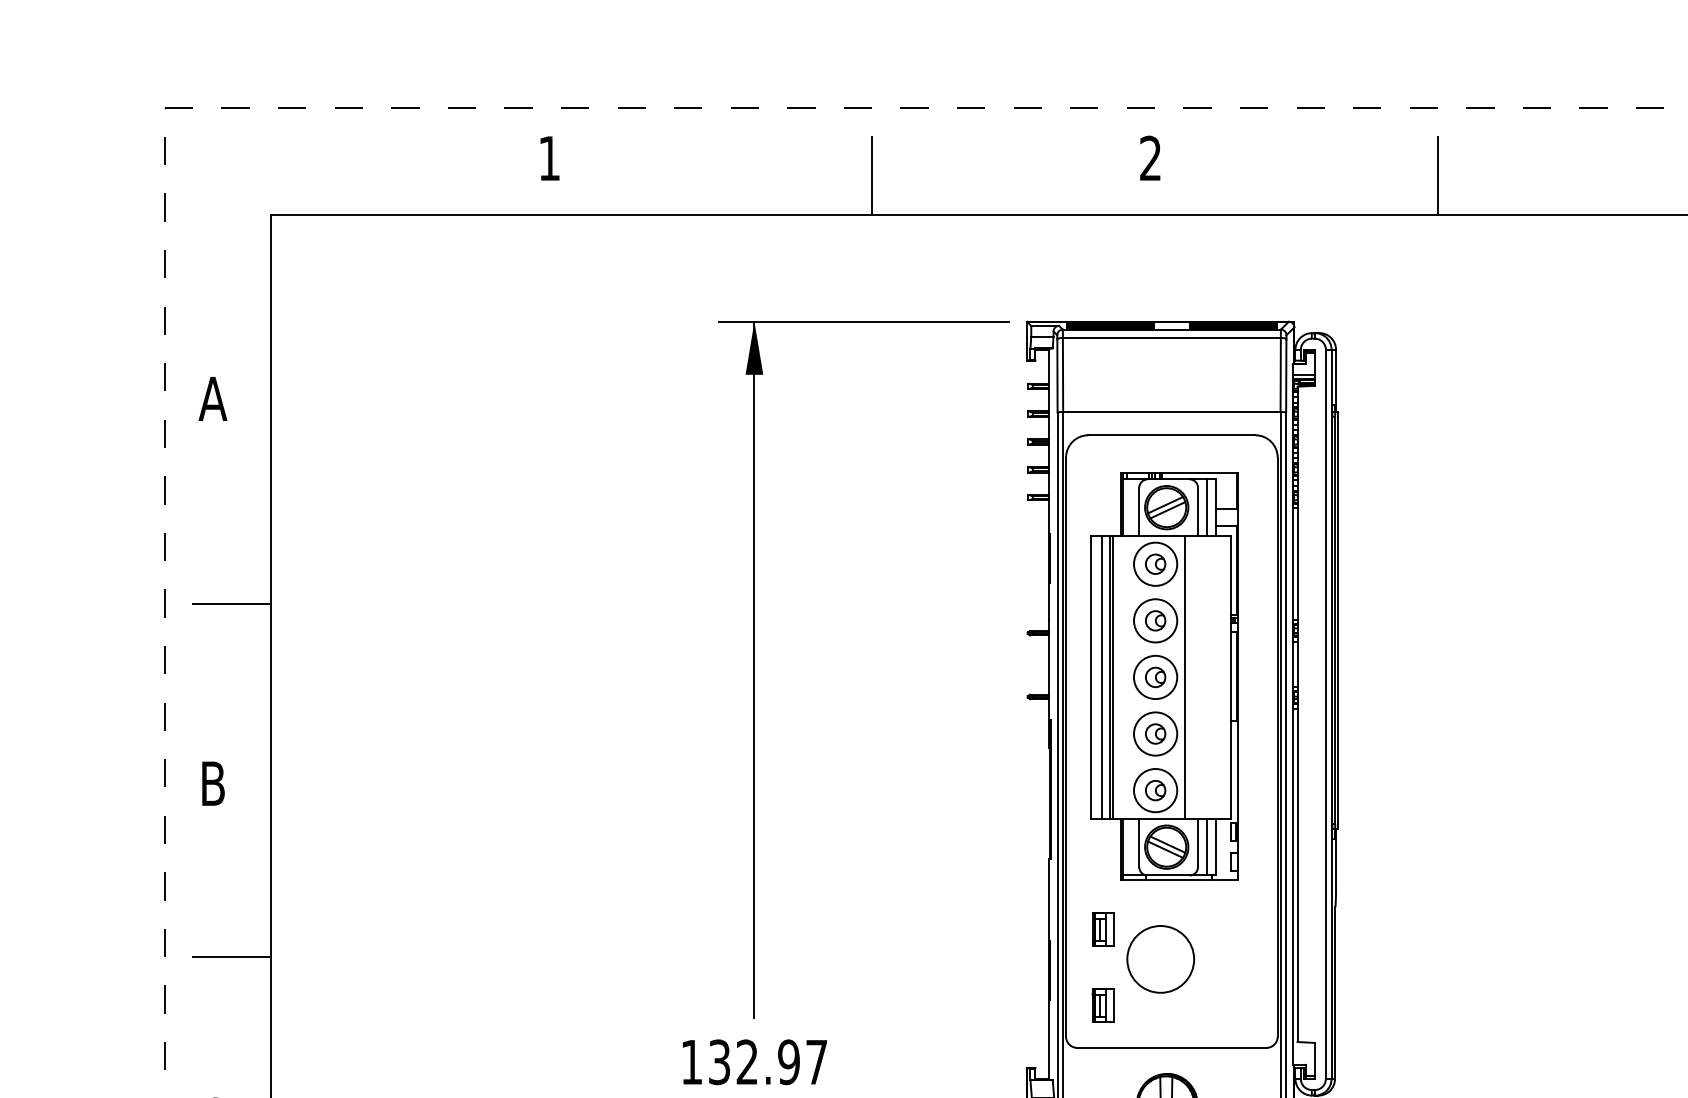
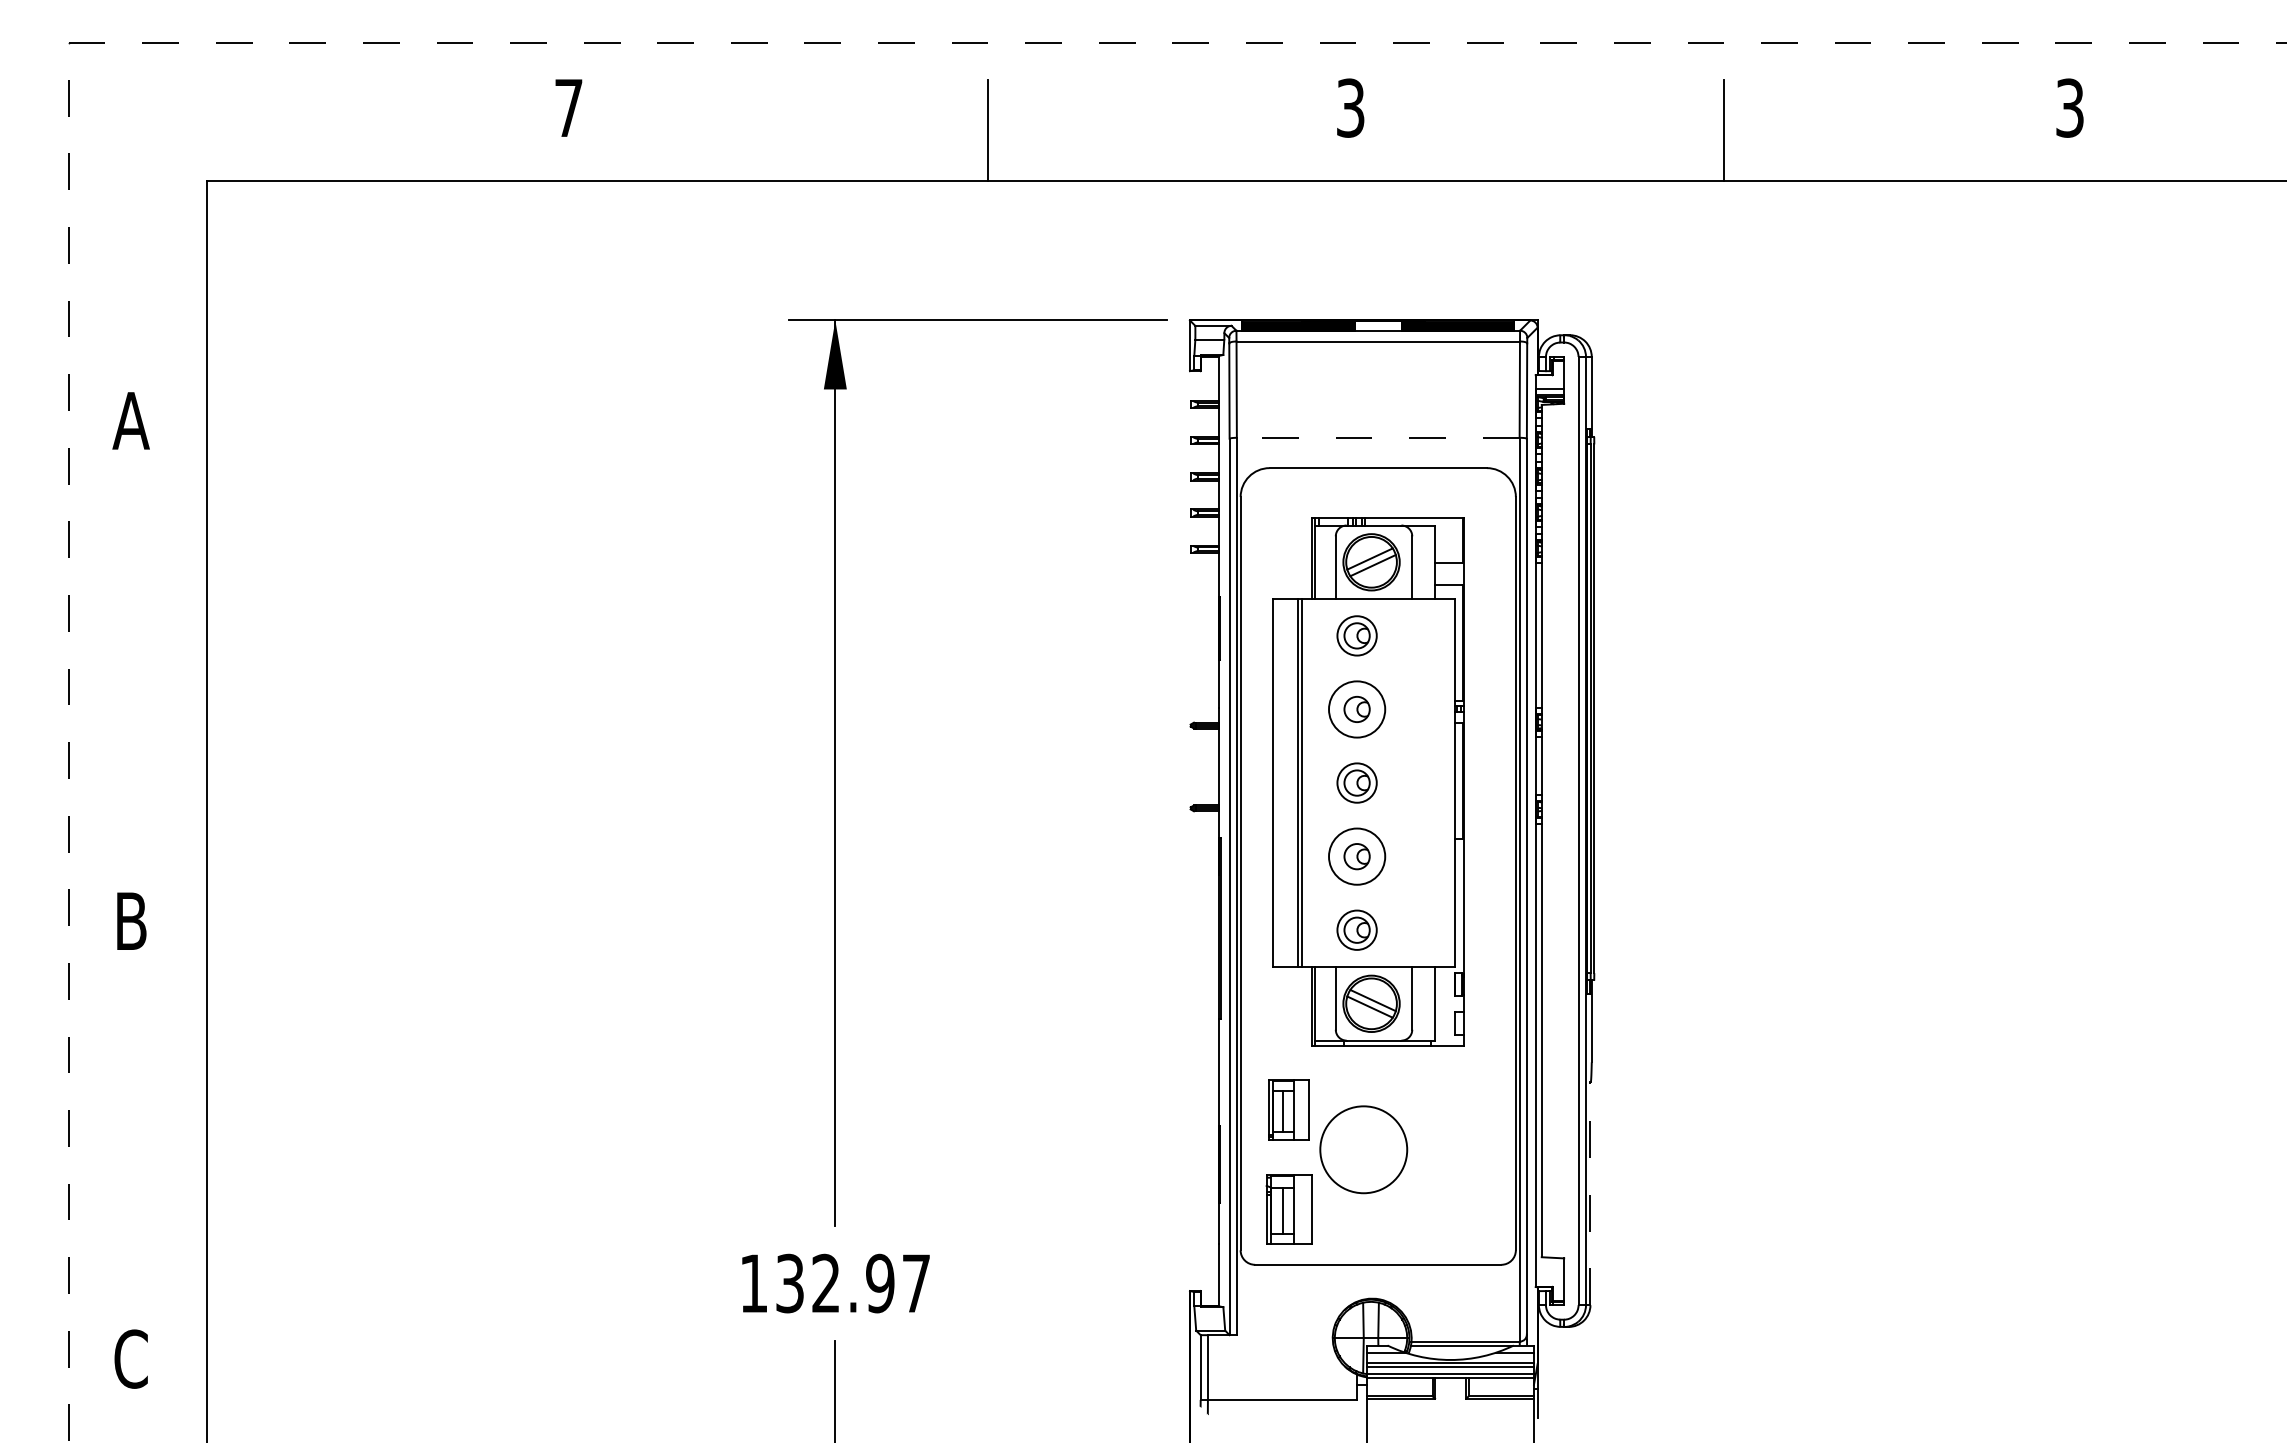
text: (549, 157) -> (568, 107), 1 -> 7
text: (1150, 157) -> (1350, 107), 2 -> 3
line: (1171, 411) -> (1377, 437), solid -> dashed
line: (1206, 507) -> (1423, 562), removed
circle: (1155, 563) -> (1357, 635), size x0.7
line: (231, 603) -> (155, 686), removed
line: (1102, 677) -> (1287, 783), removed
circle: (1155, 677) -> (1357, 782), size x0.7
line: (1184, 677) -> (1394, 783), removed
circle: (1155, 790) -> (1357, 930), size x0.7
line: (1206, 846) -> (1423, 1003), removed
part: (1102, 929) -> (1288, 1110), size x1.4
line: (231, 956) -> (155, 1146), removed
line: (1335, 993) -> (1590, 1193), solid -> dashed
part: (1102, 1005) -> (1288, 1209), size x1.6

